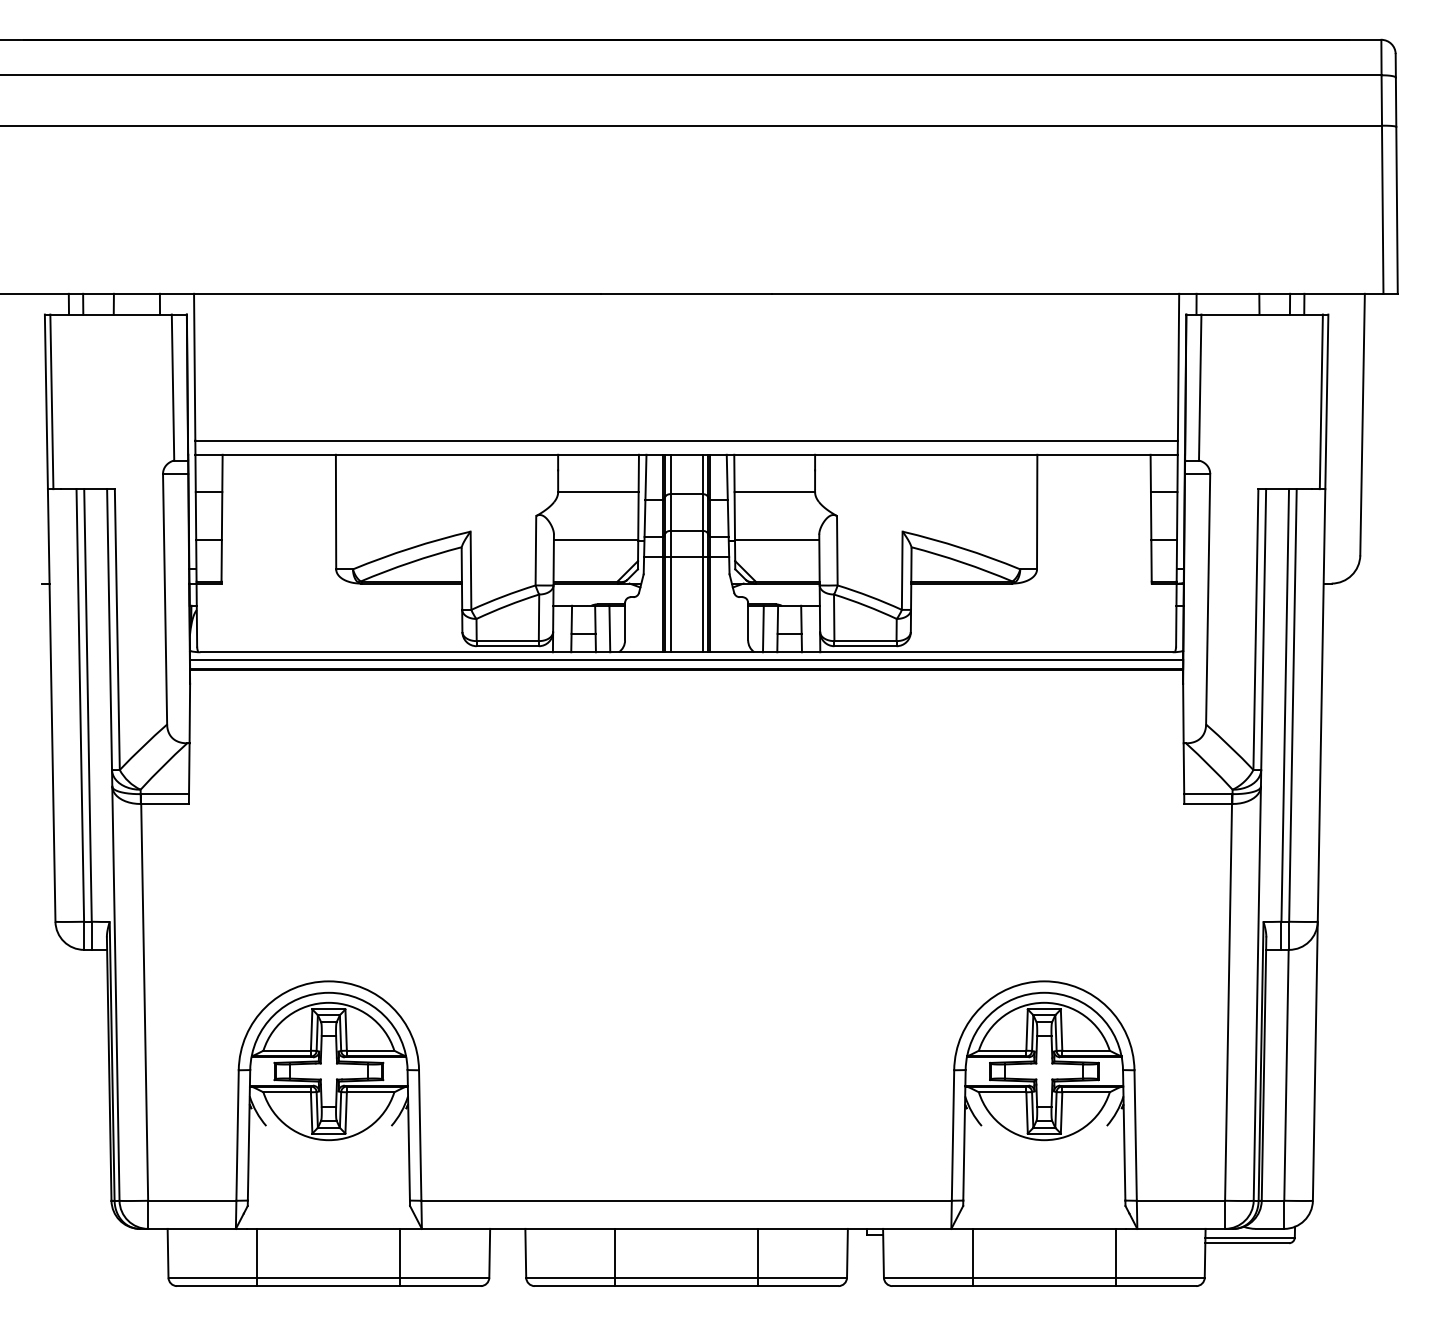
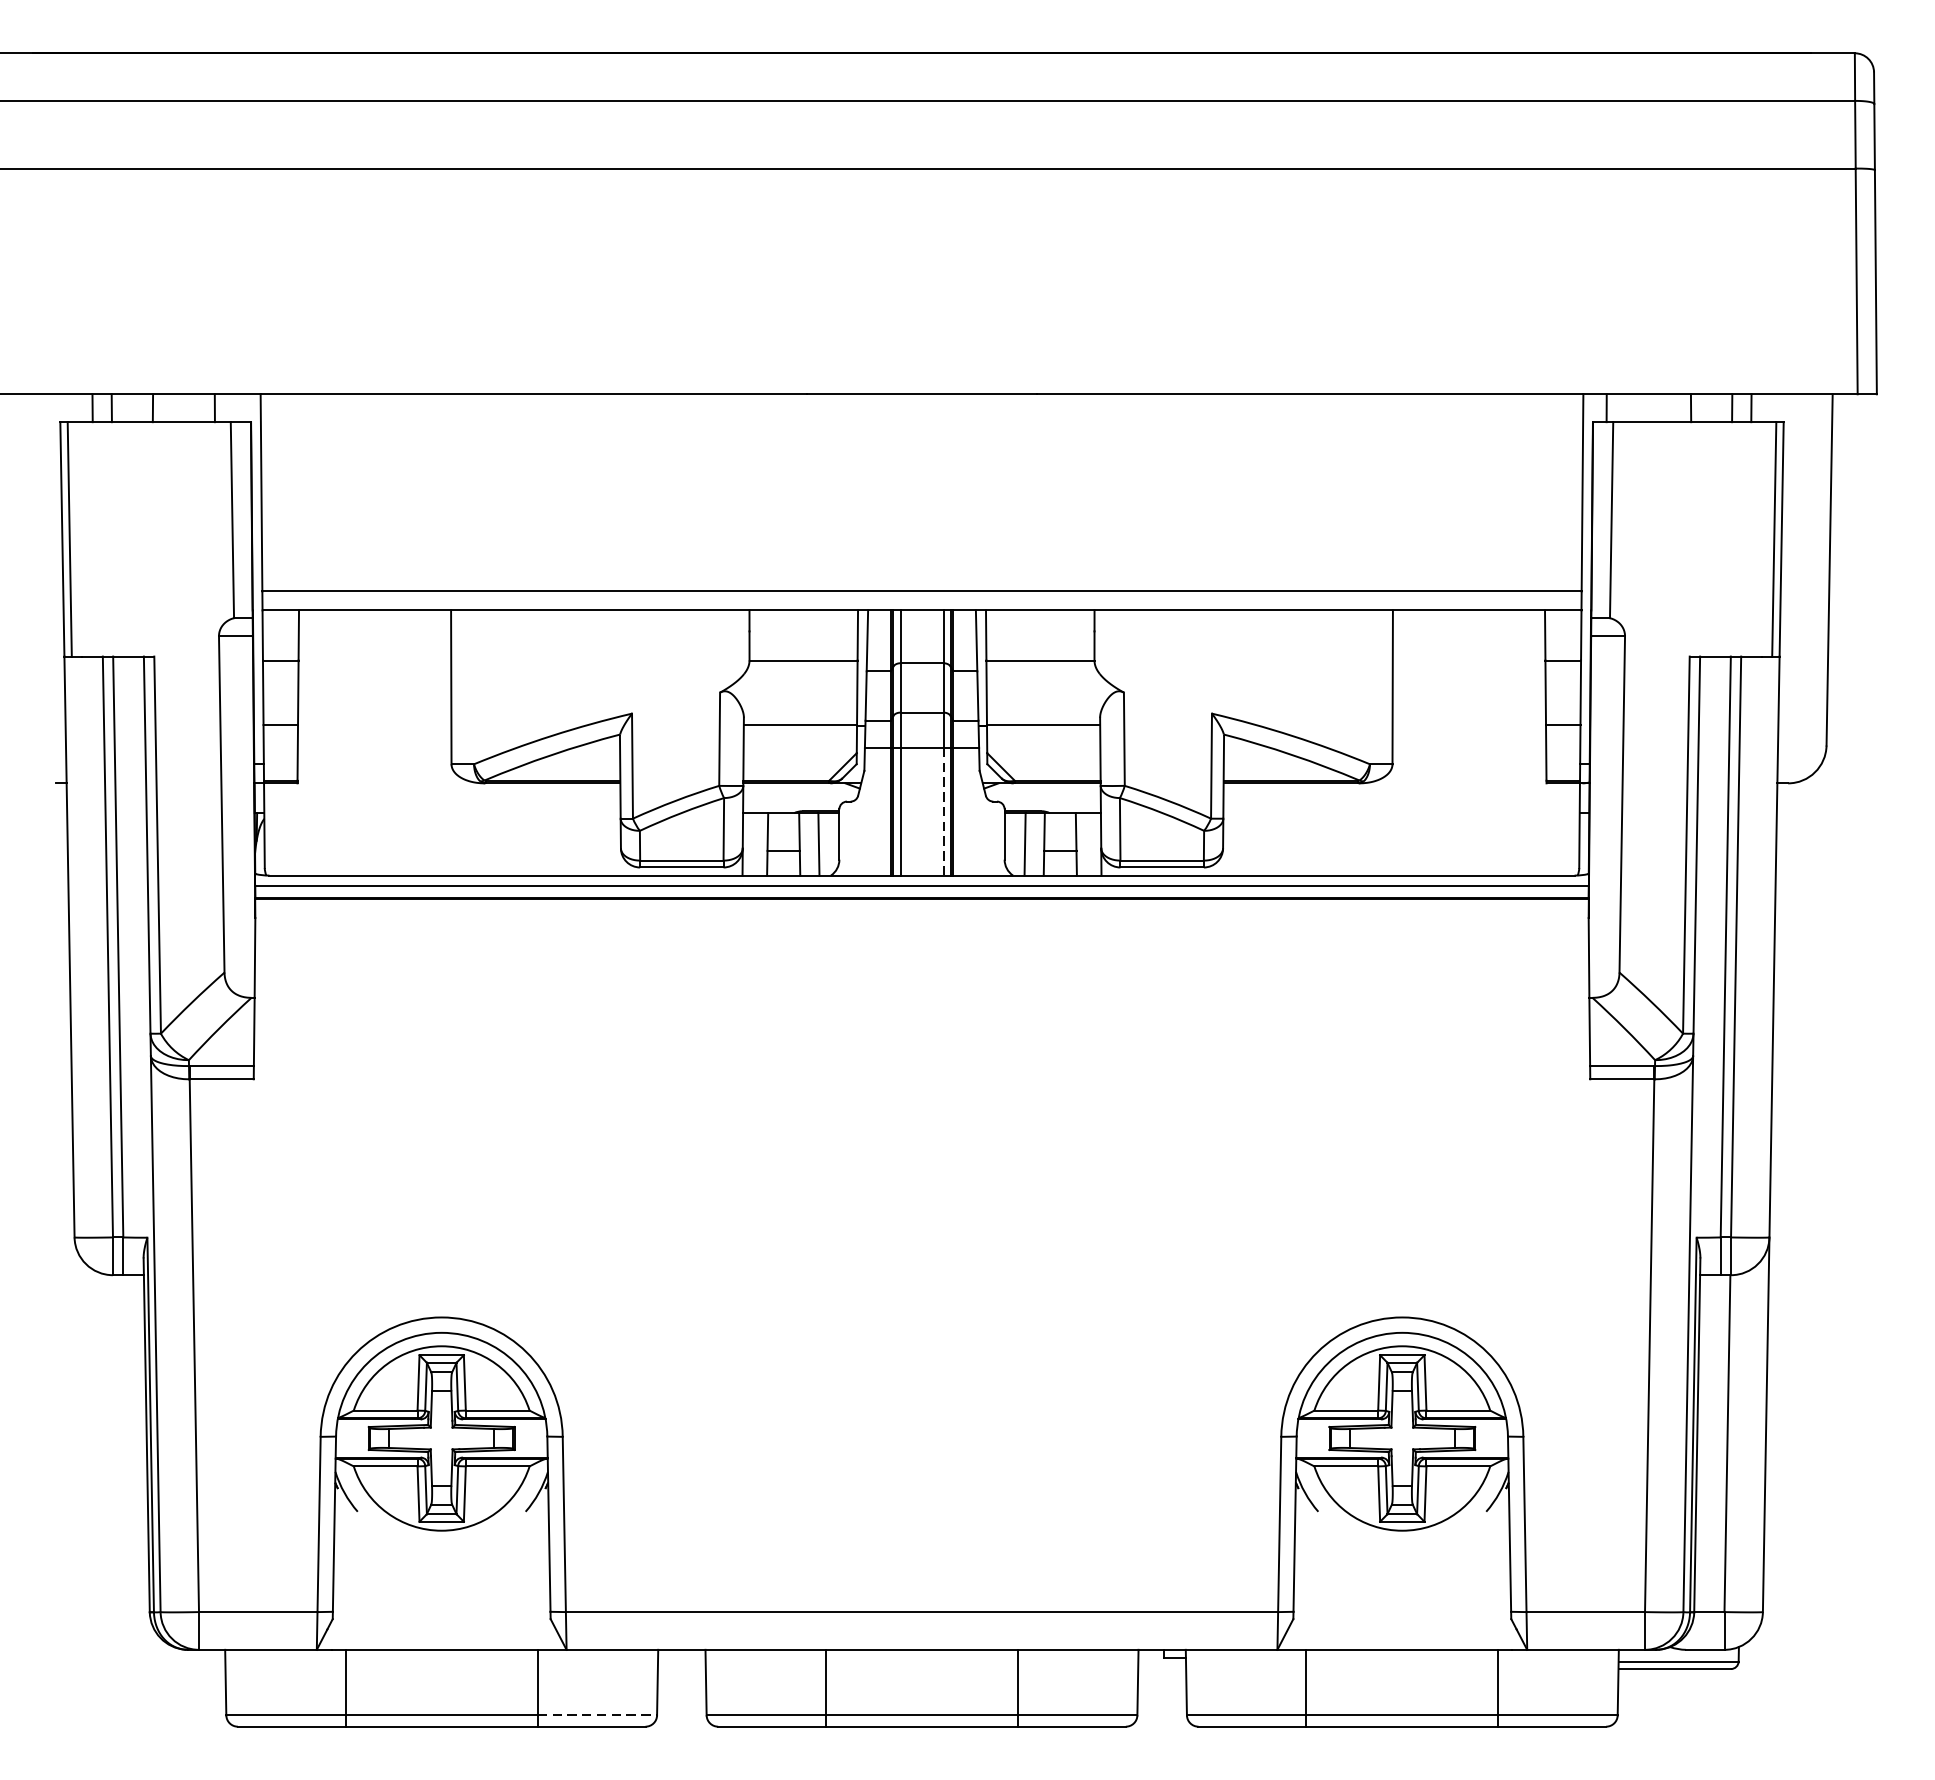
line: (702, 604) -> (943, 811), solid -> dashed
line: (445, 1277) -> (598, 1715), solid -> dashed

